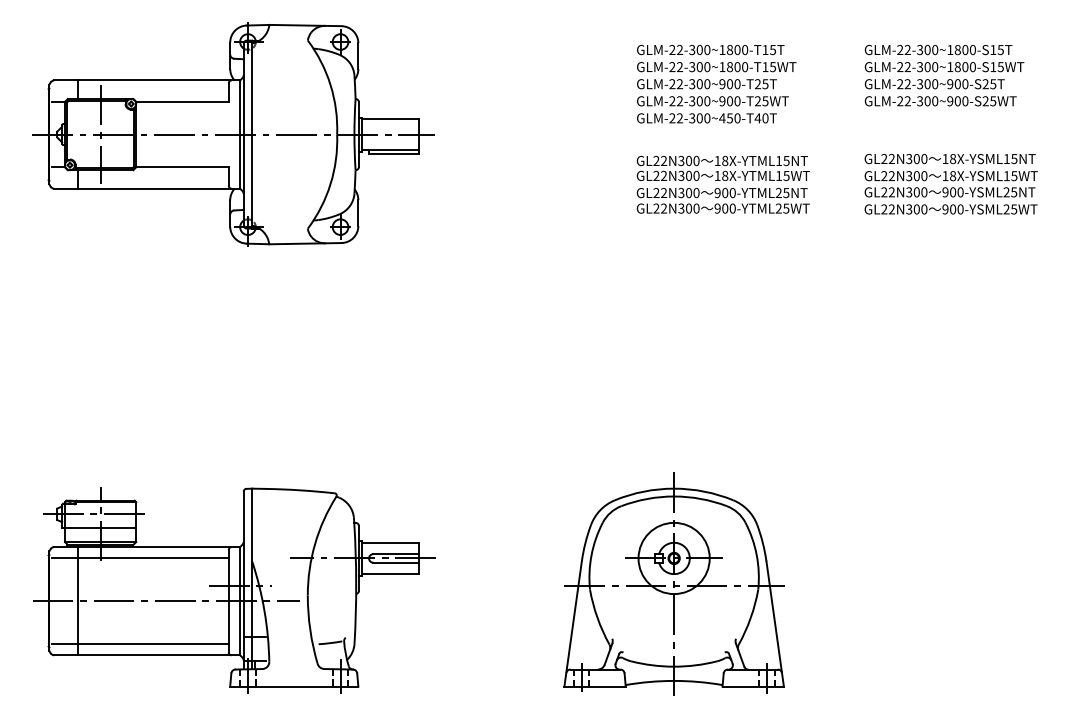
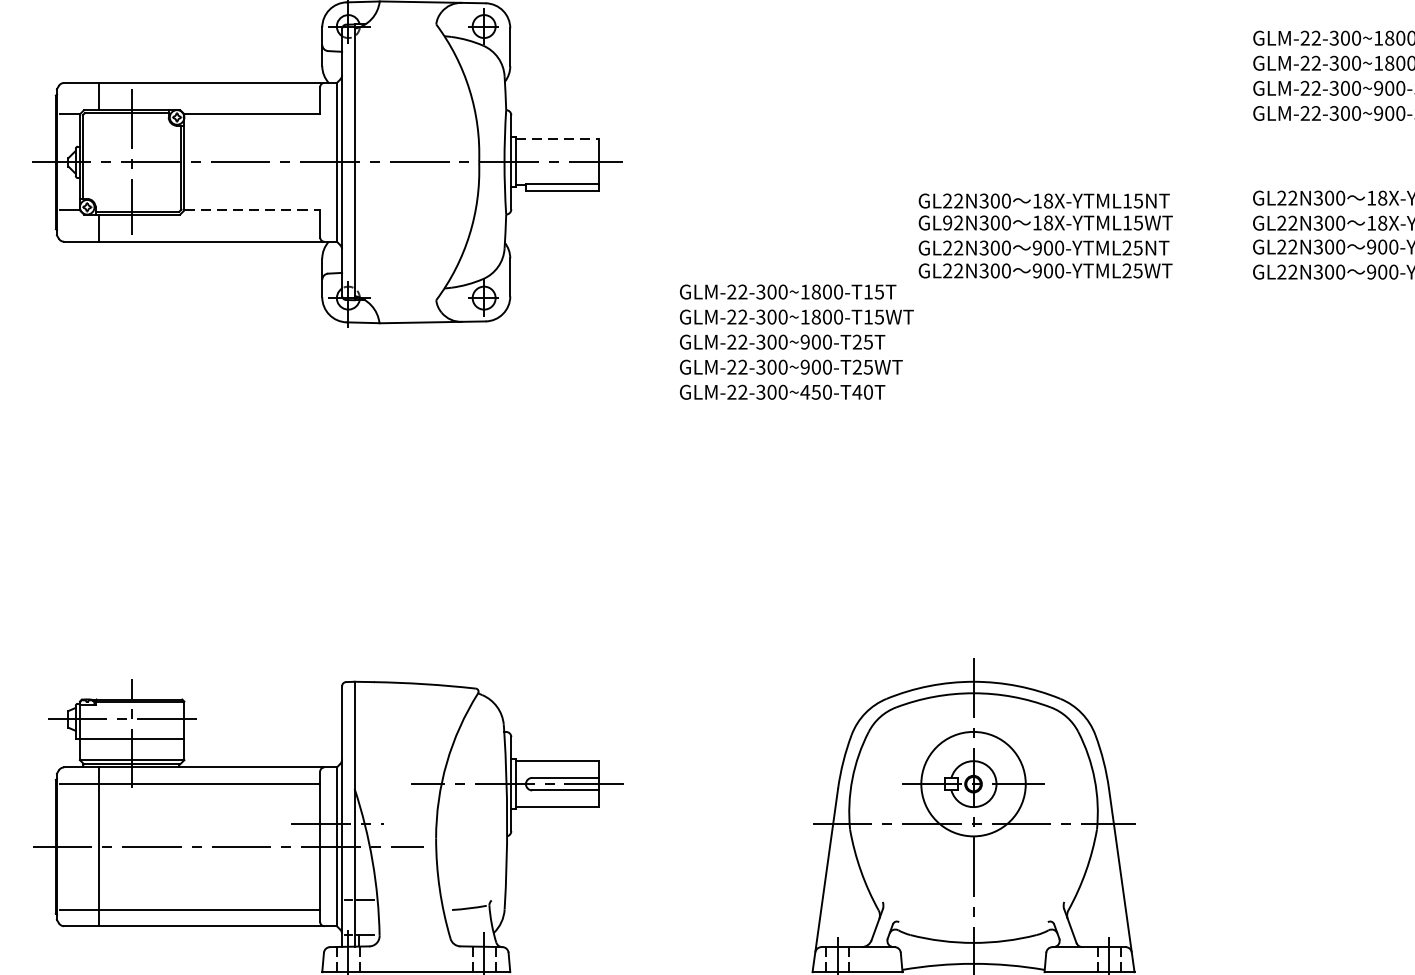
text: (716, 84) -> (796, 342), moved
line: (390, 118) -> (557, 138), solid -> dashed
line: (183, 167) -> (253, 210), solid -> dashed
text: (656, 175) -> (947, 222), GL22N300 -> GL92N300

